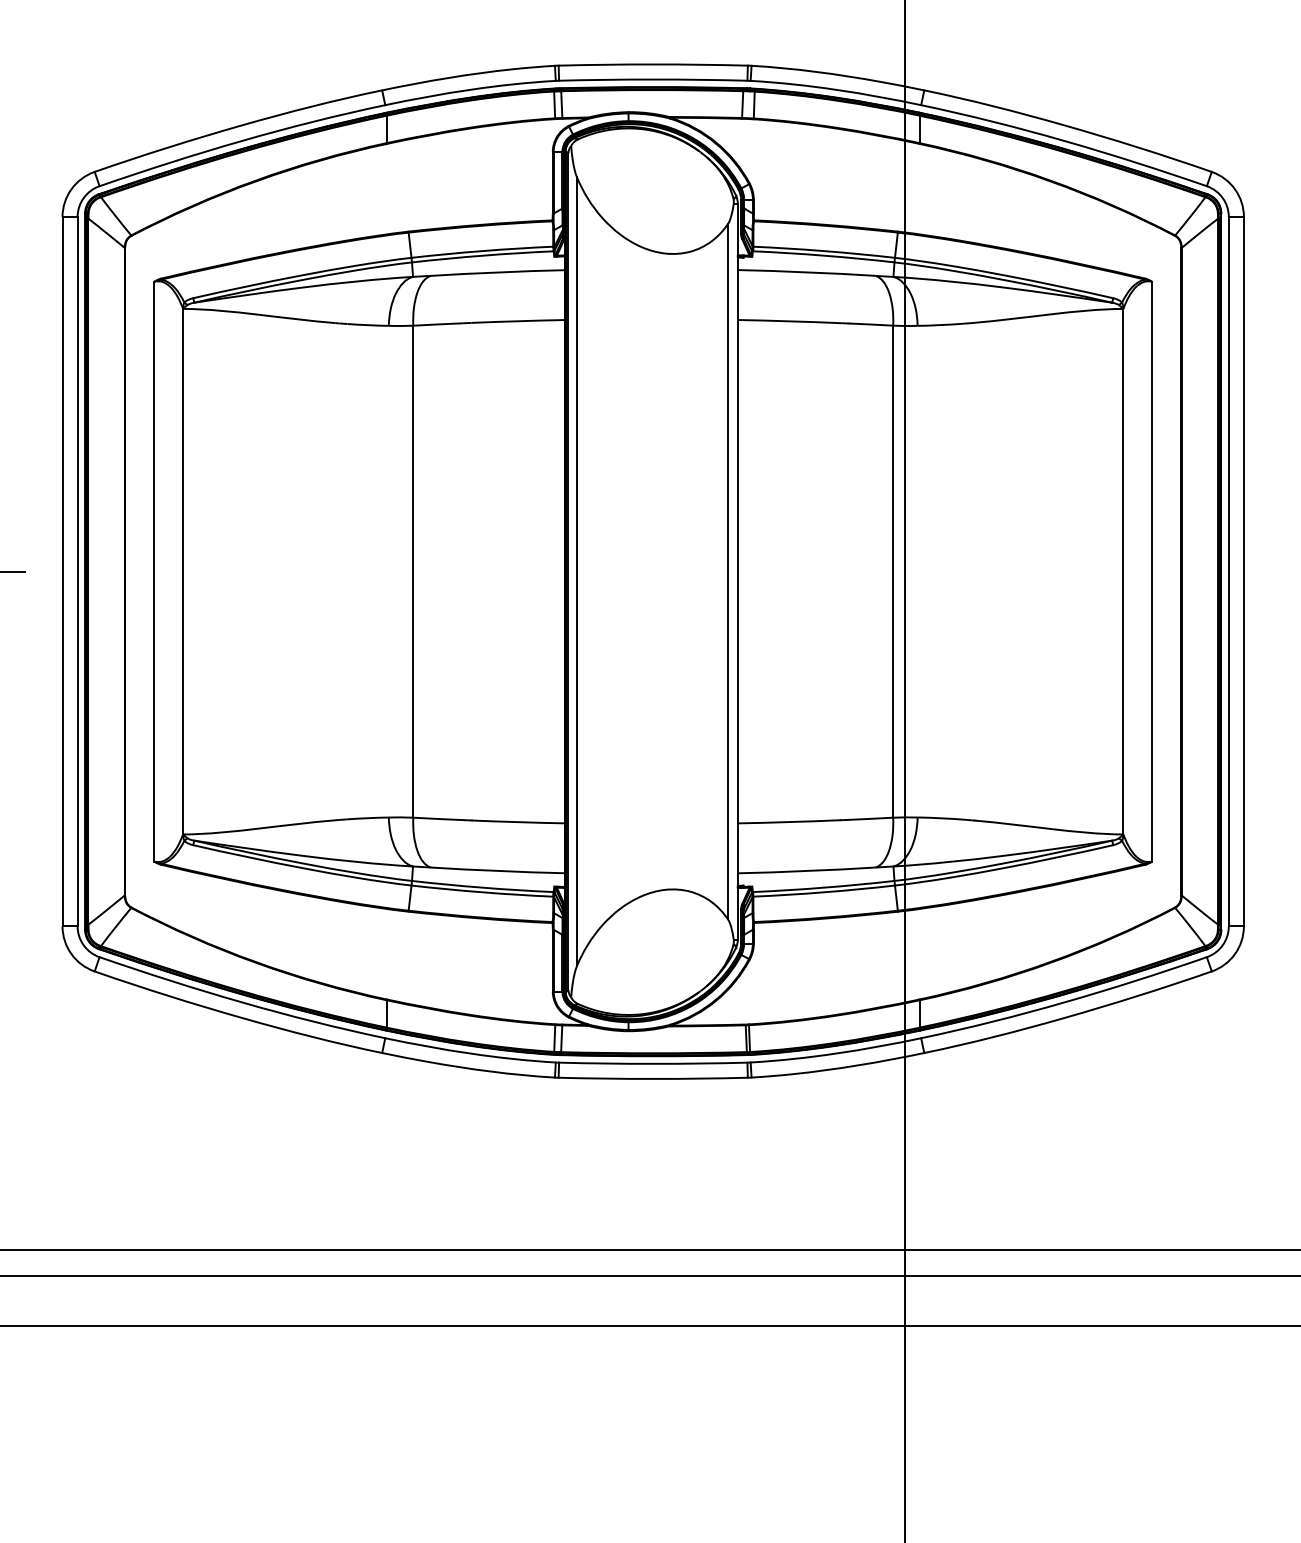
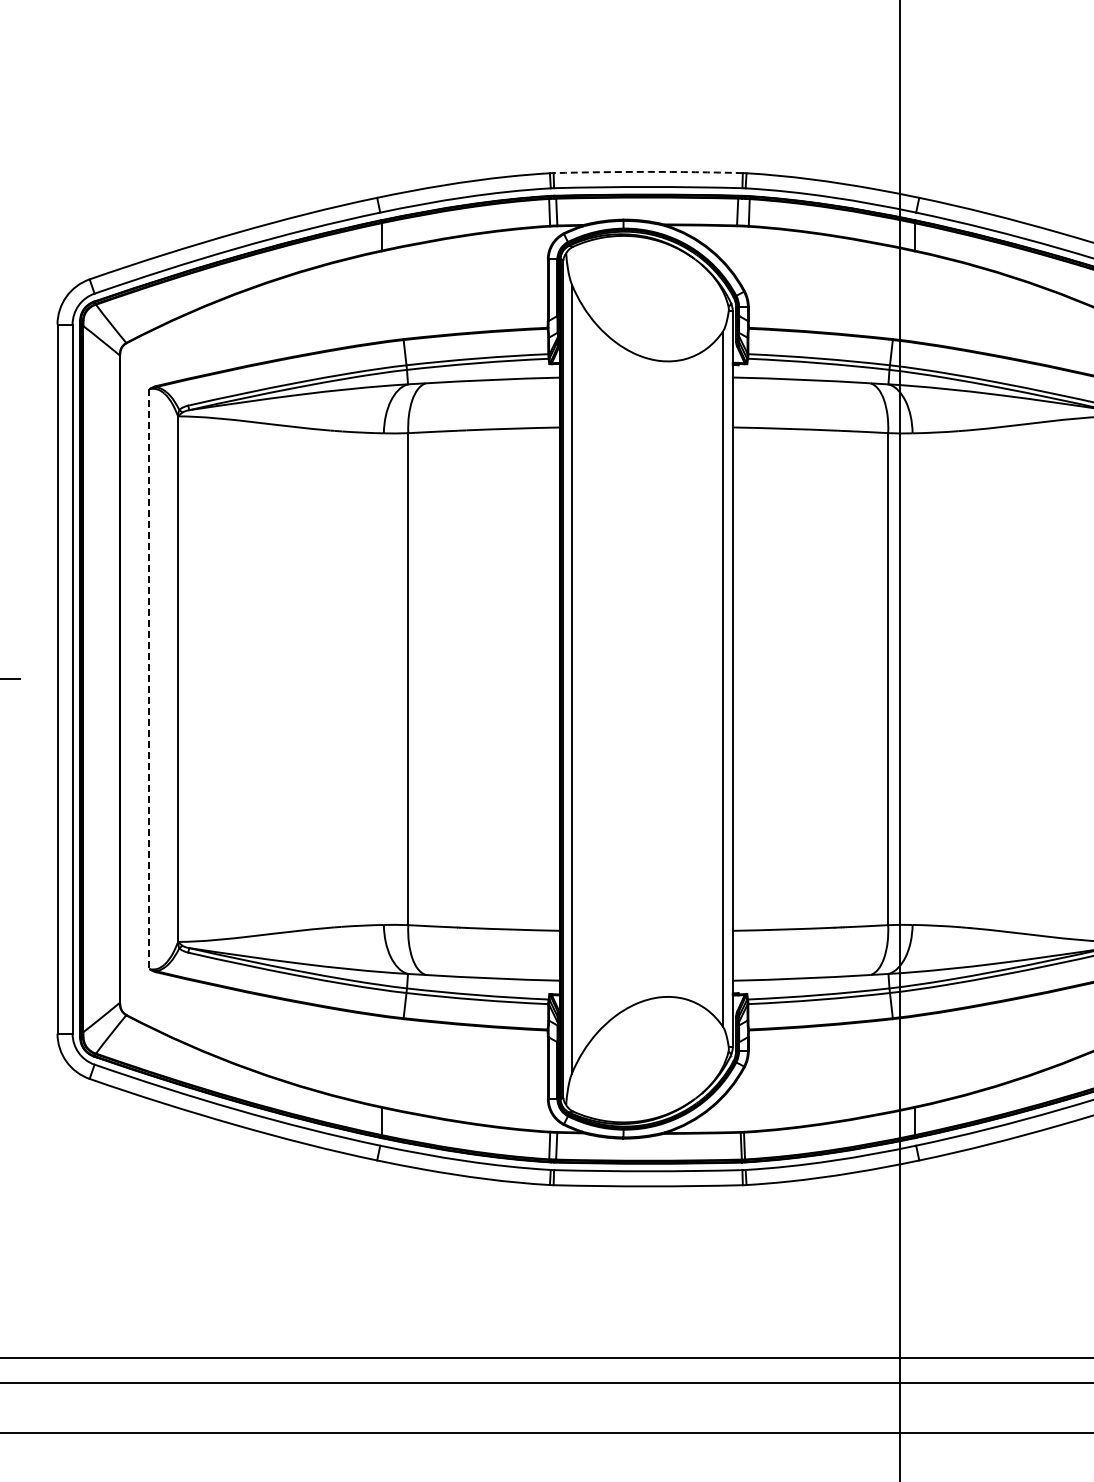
arc: (653, 64) -> (648, 171), solid -> dashed
line: (154, 571) -> (149, 678), solid -> dashed

